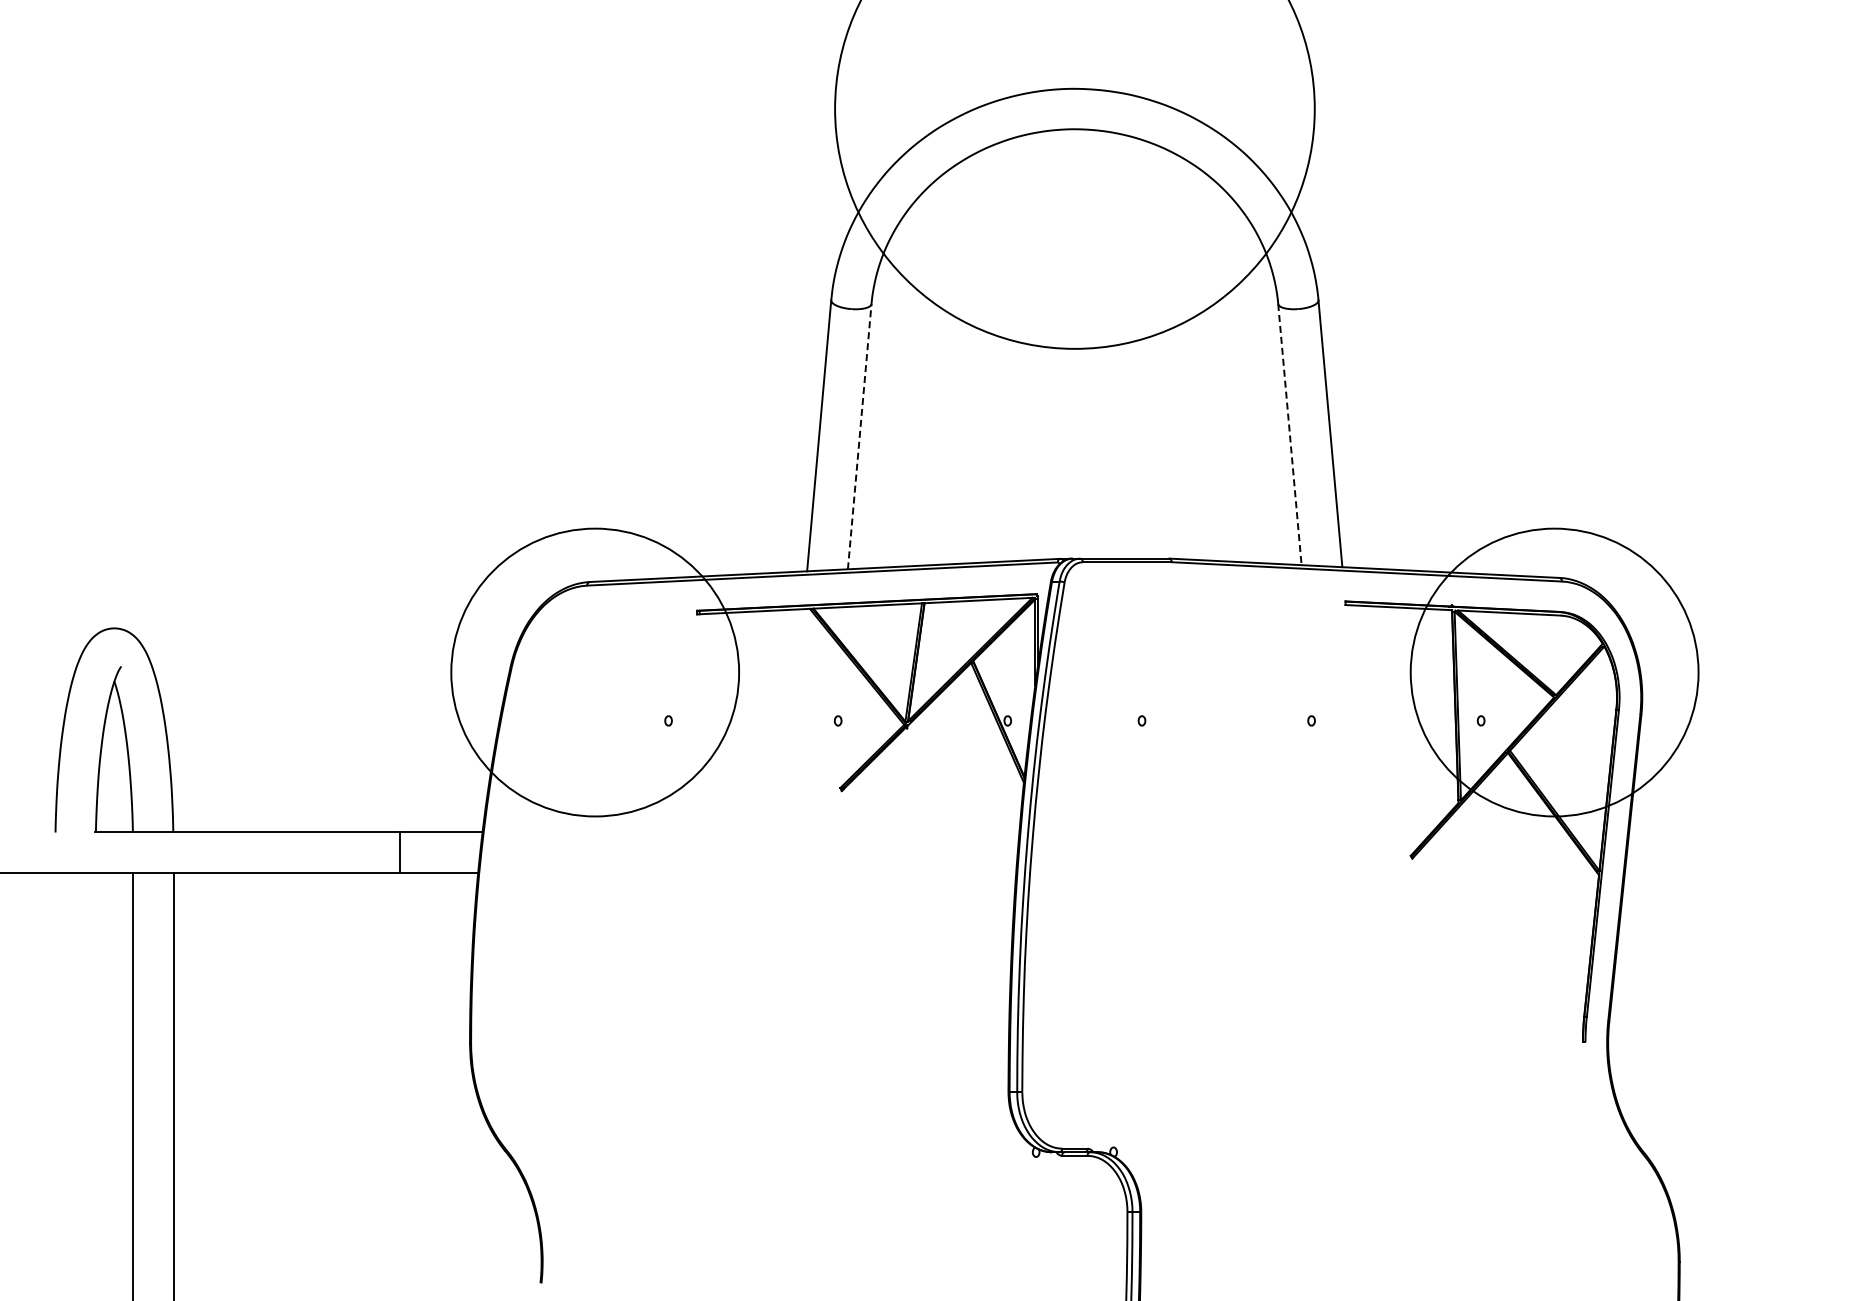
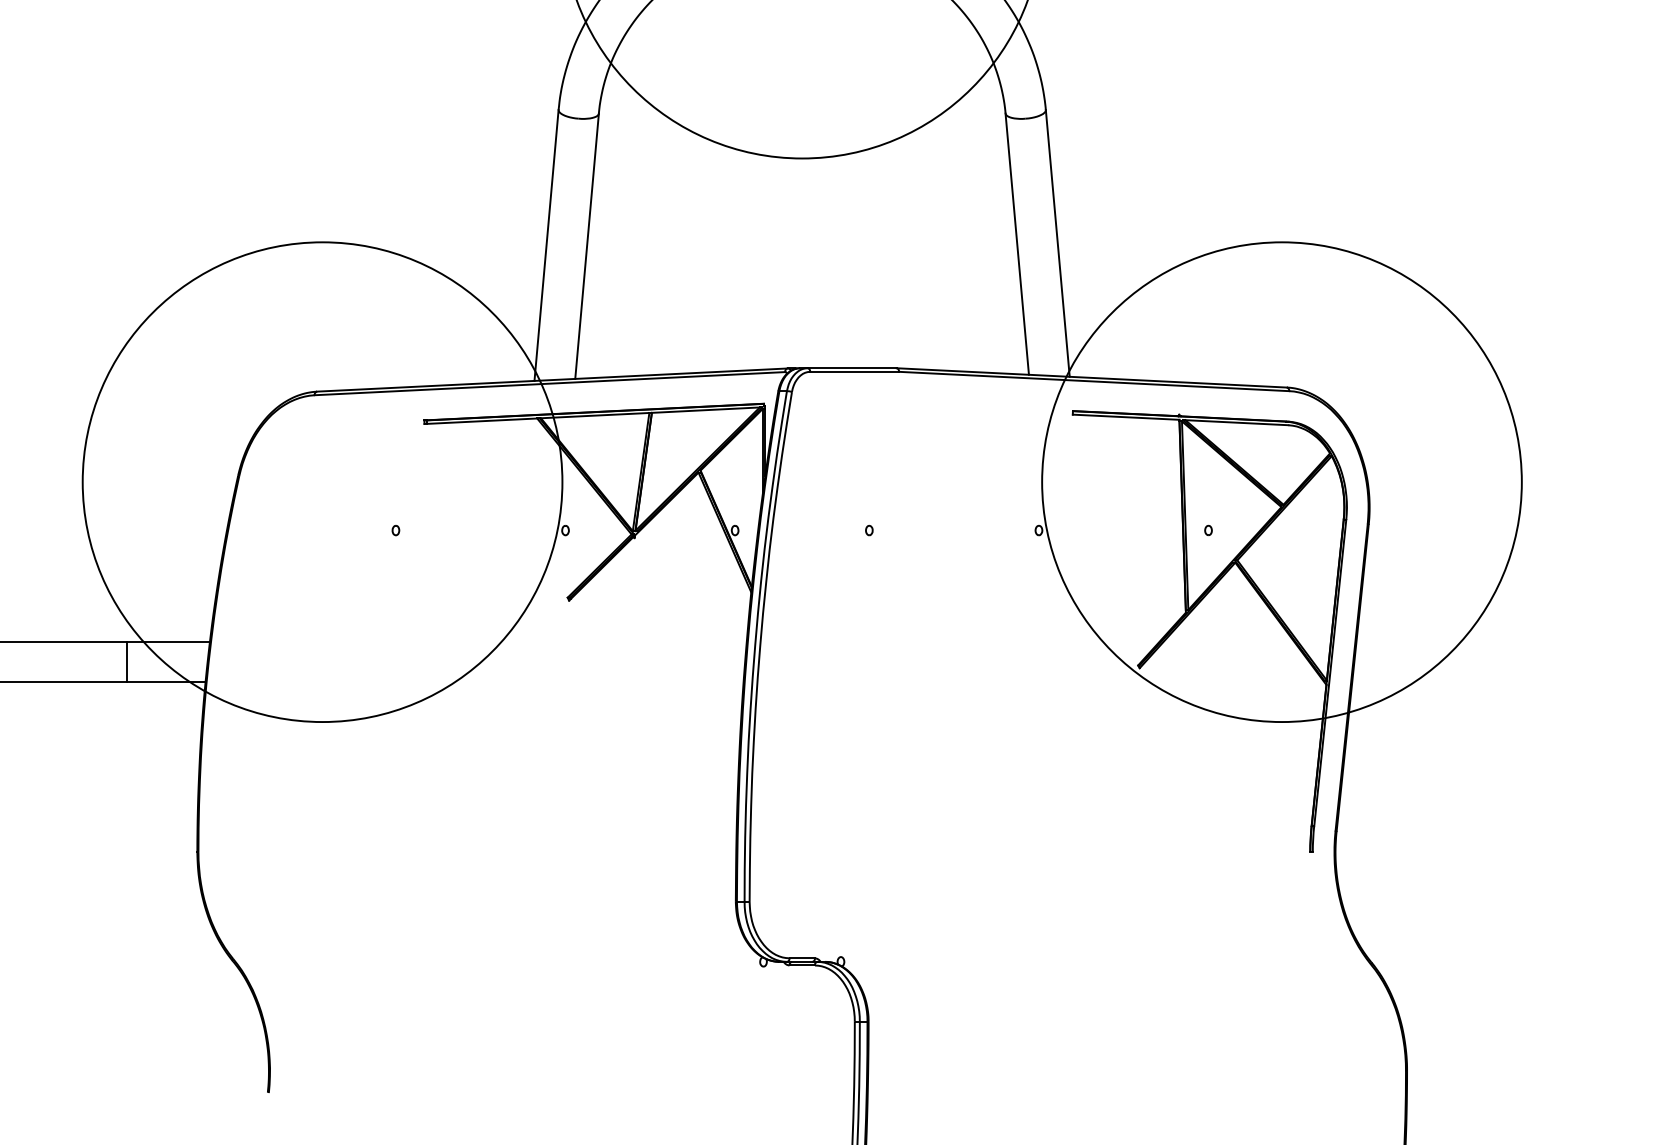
line: (1289, 435) -> (1016, 245), dashed -> solid
line: (859, 436) -> (586, 246), dashed -> solid
circle: (595, 672) -> (322, 482), size x1.67
circle: (1554, 672) -> (1281, 482), size x1.67

